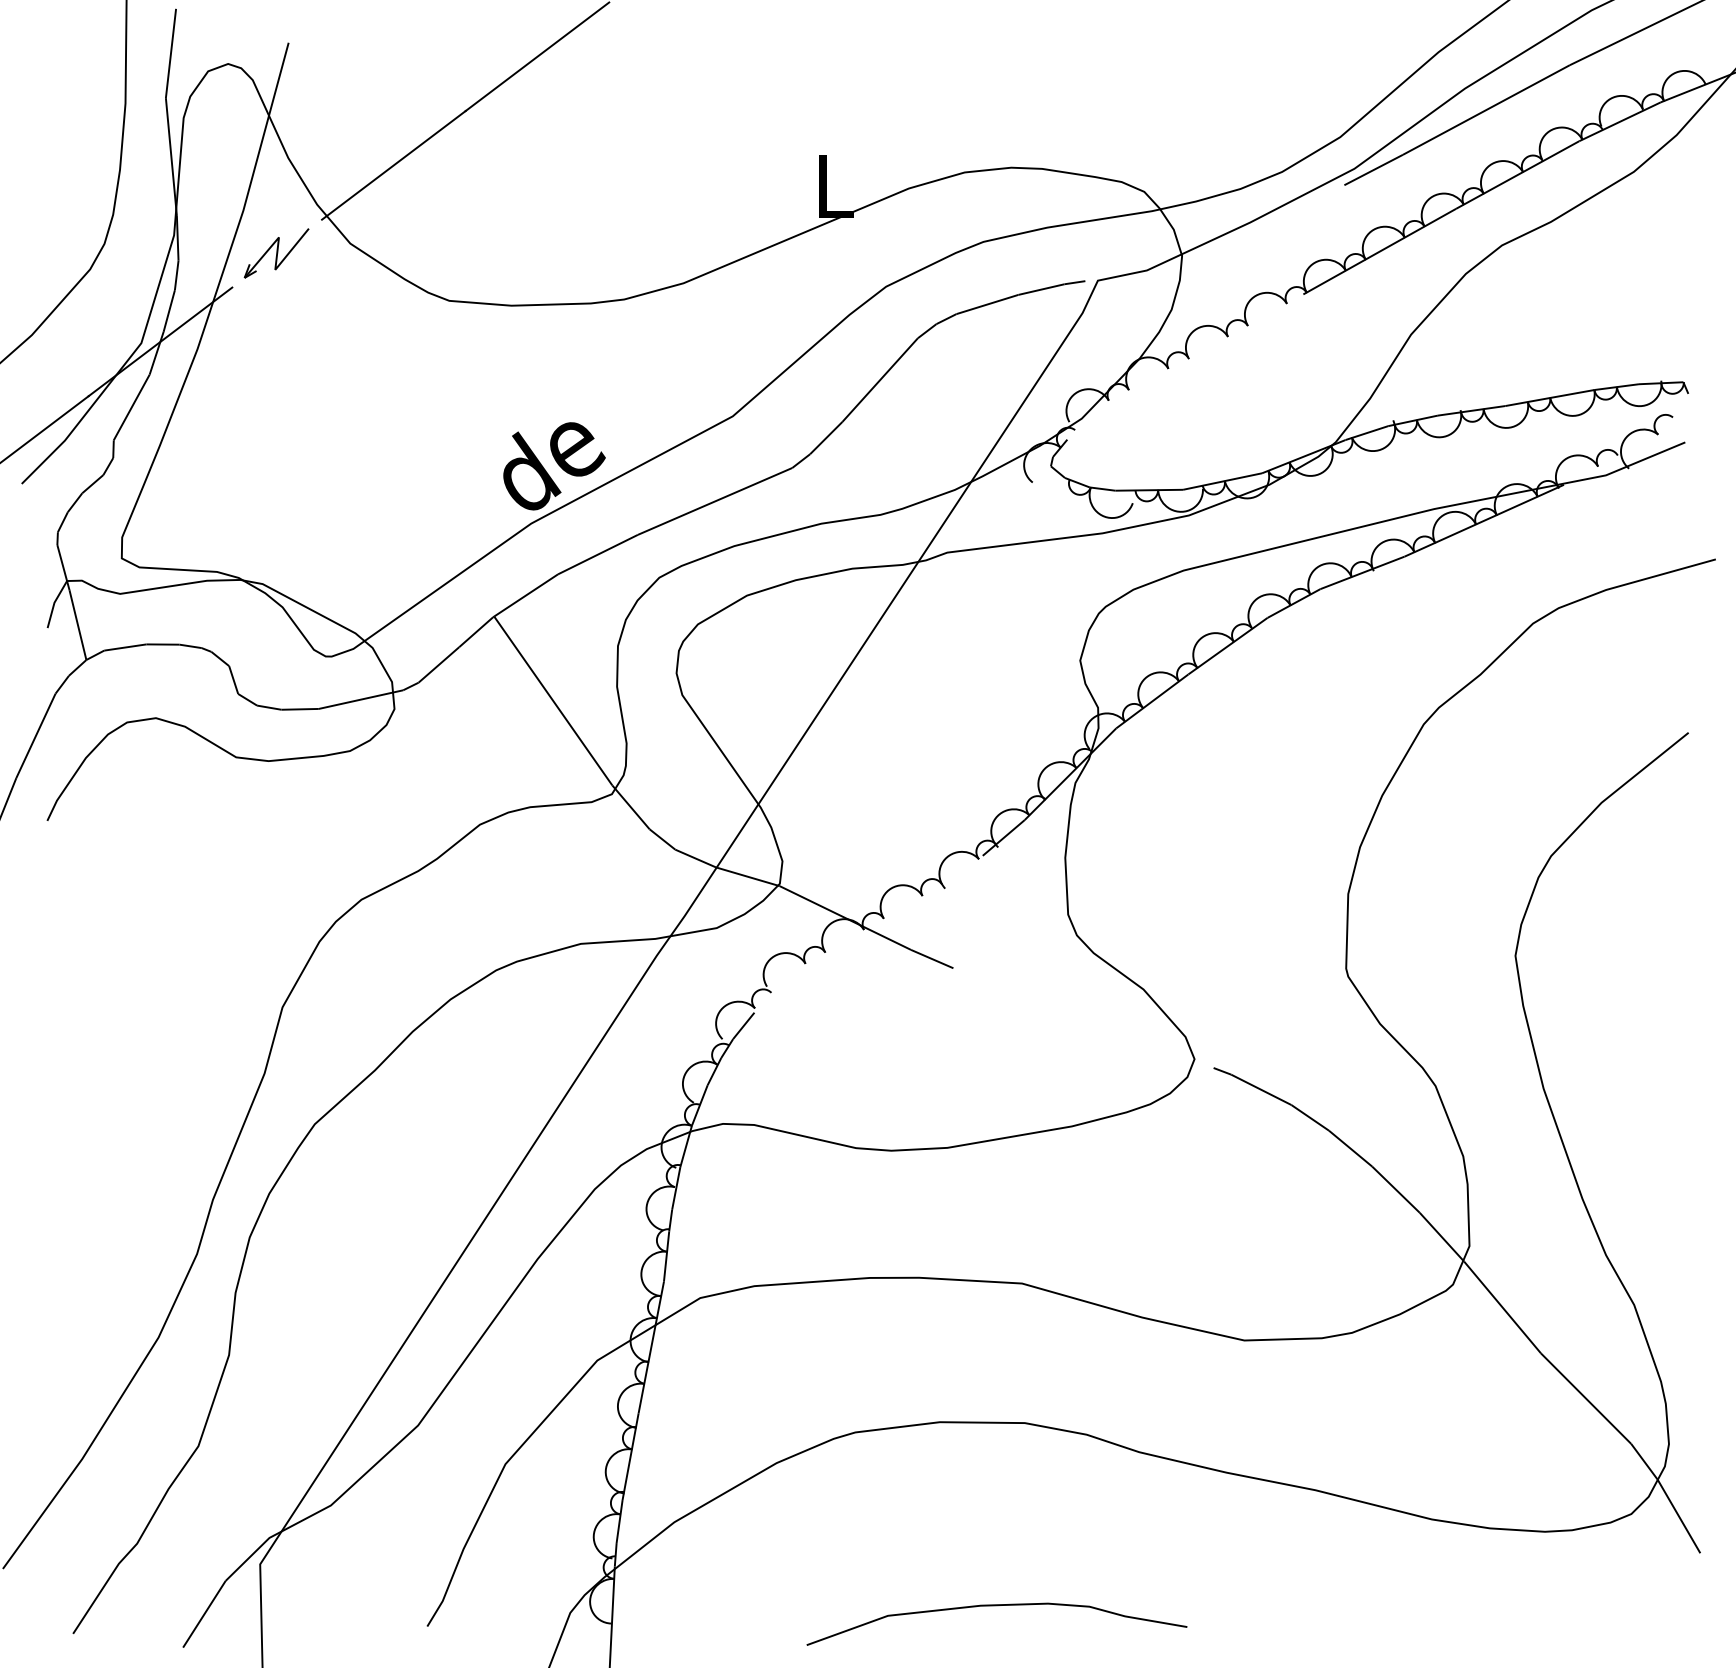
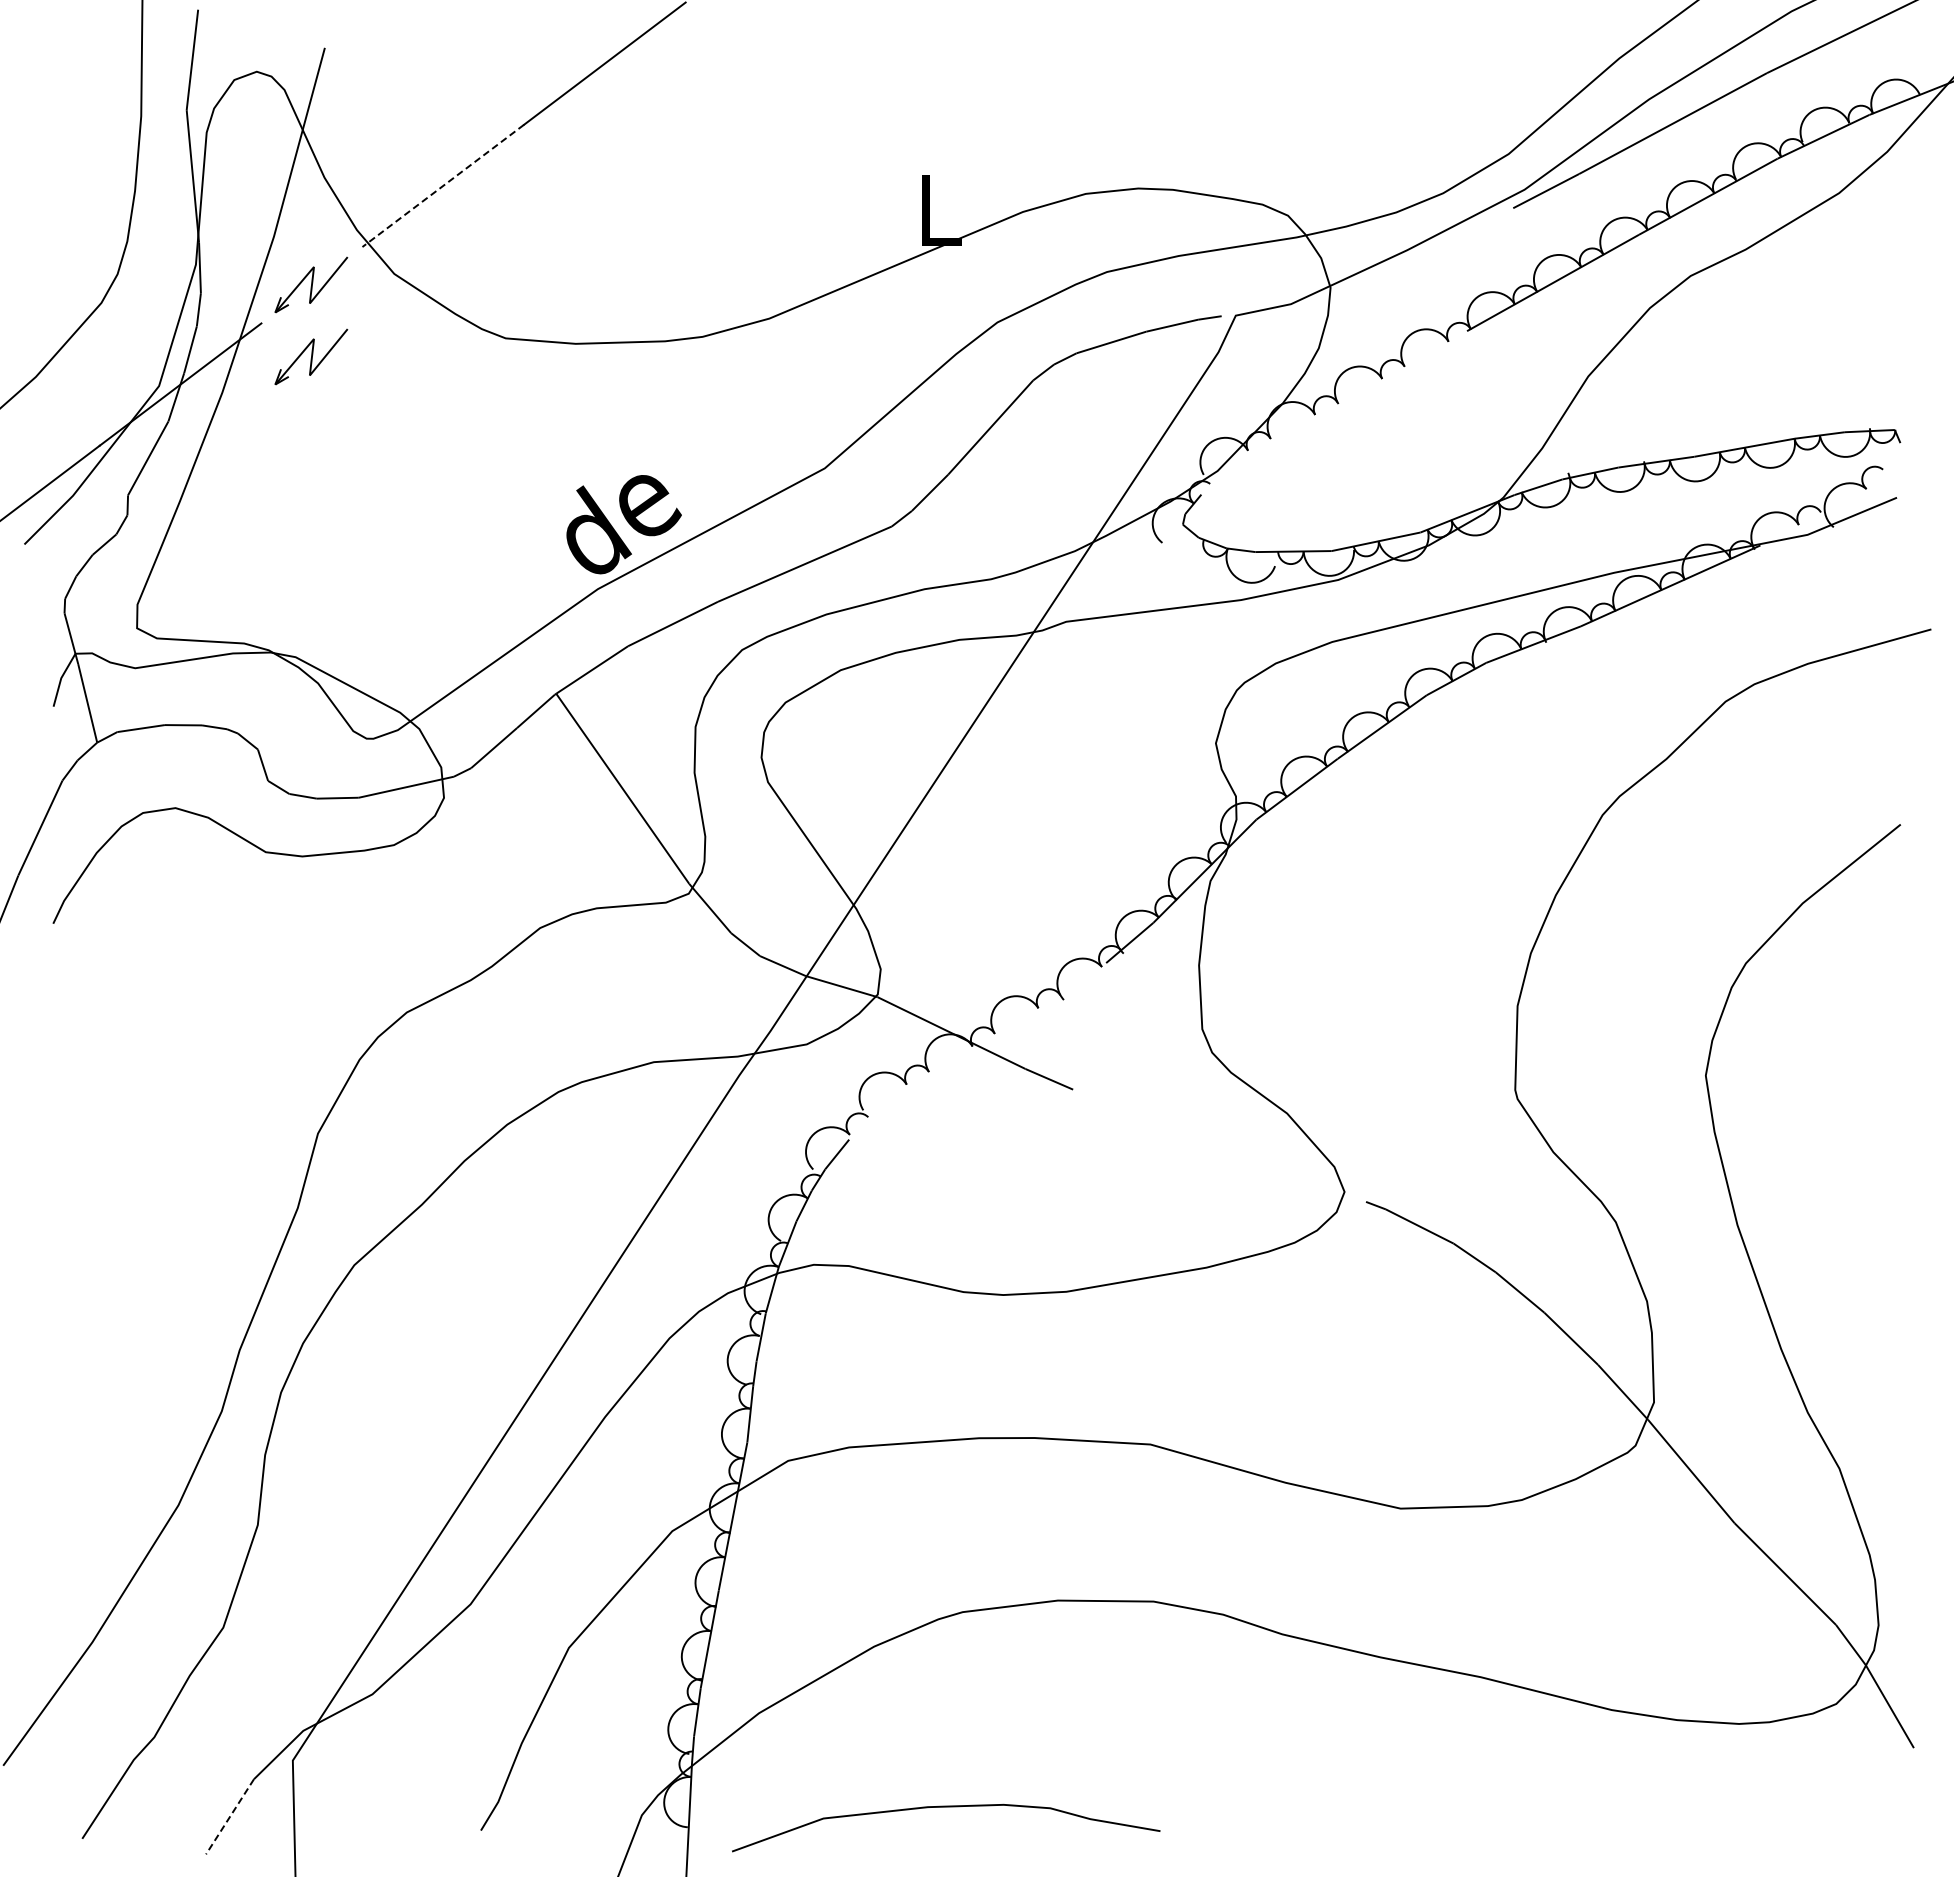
line: (393, 165) -> (442, 186), solid -> dashed
part: (276, 316) -> (311, 356), added
curve: (997, 1606) -> (946, 1807), moved
line: (204, 1614) -> (230, 1816), solid -> dashed

